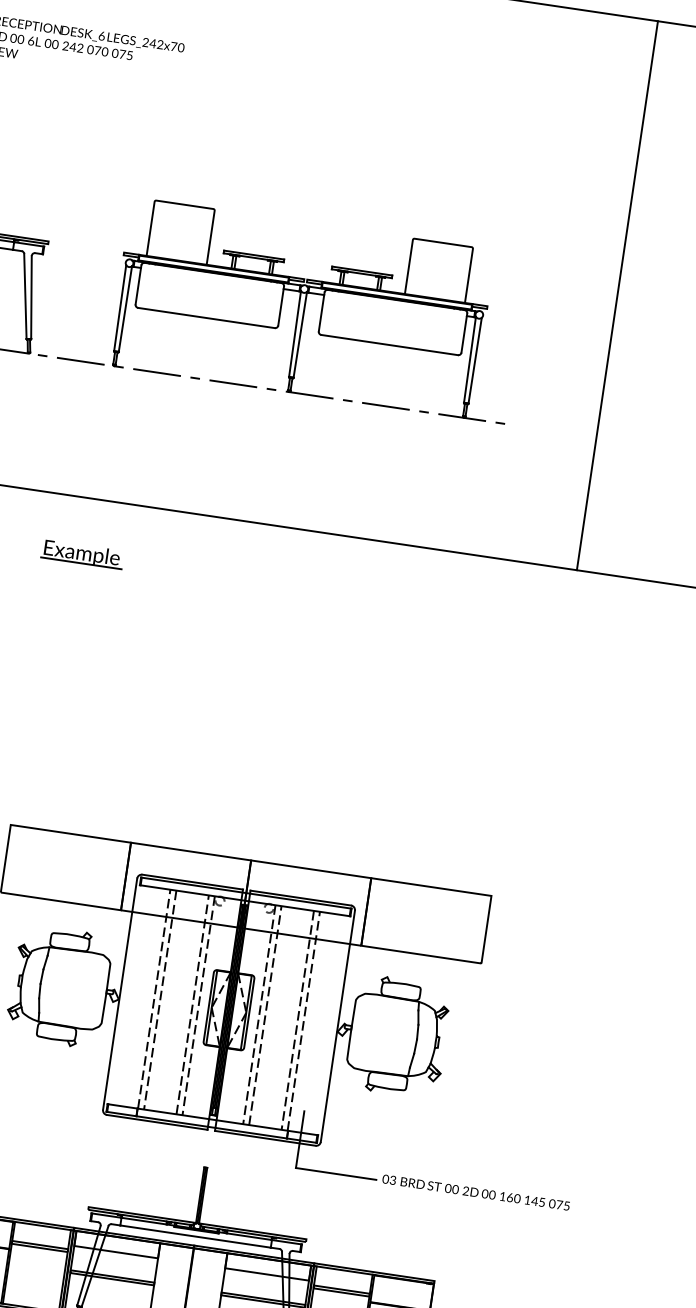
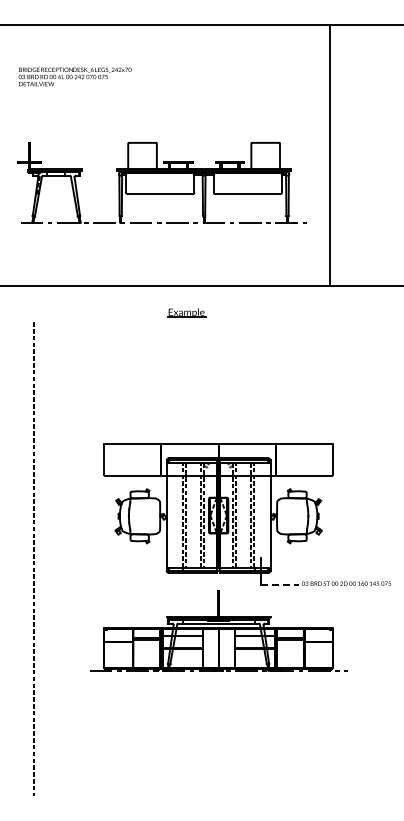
line: (617, 295) -> (329, 155), moved
part: (81, 553) -> (186, 312), moved
line: (337, 1173) -> (280, 584), solid -> dashed

